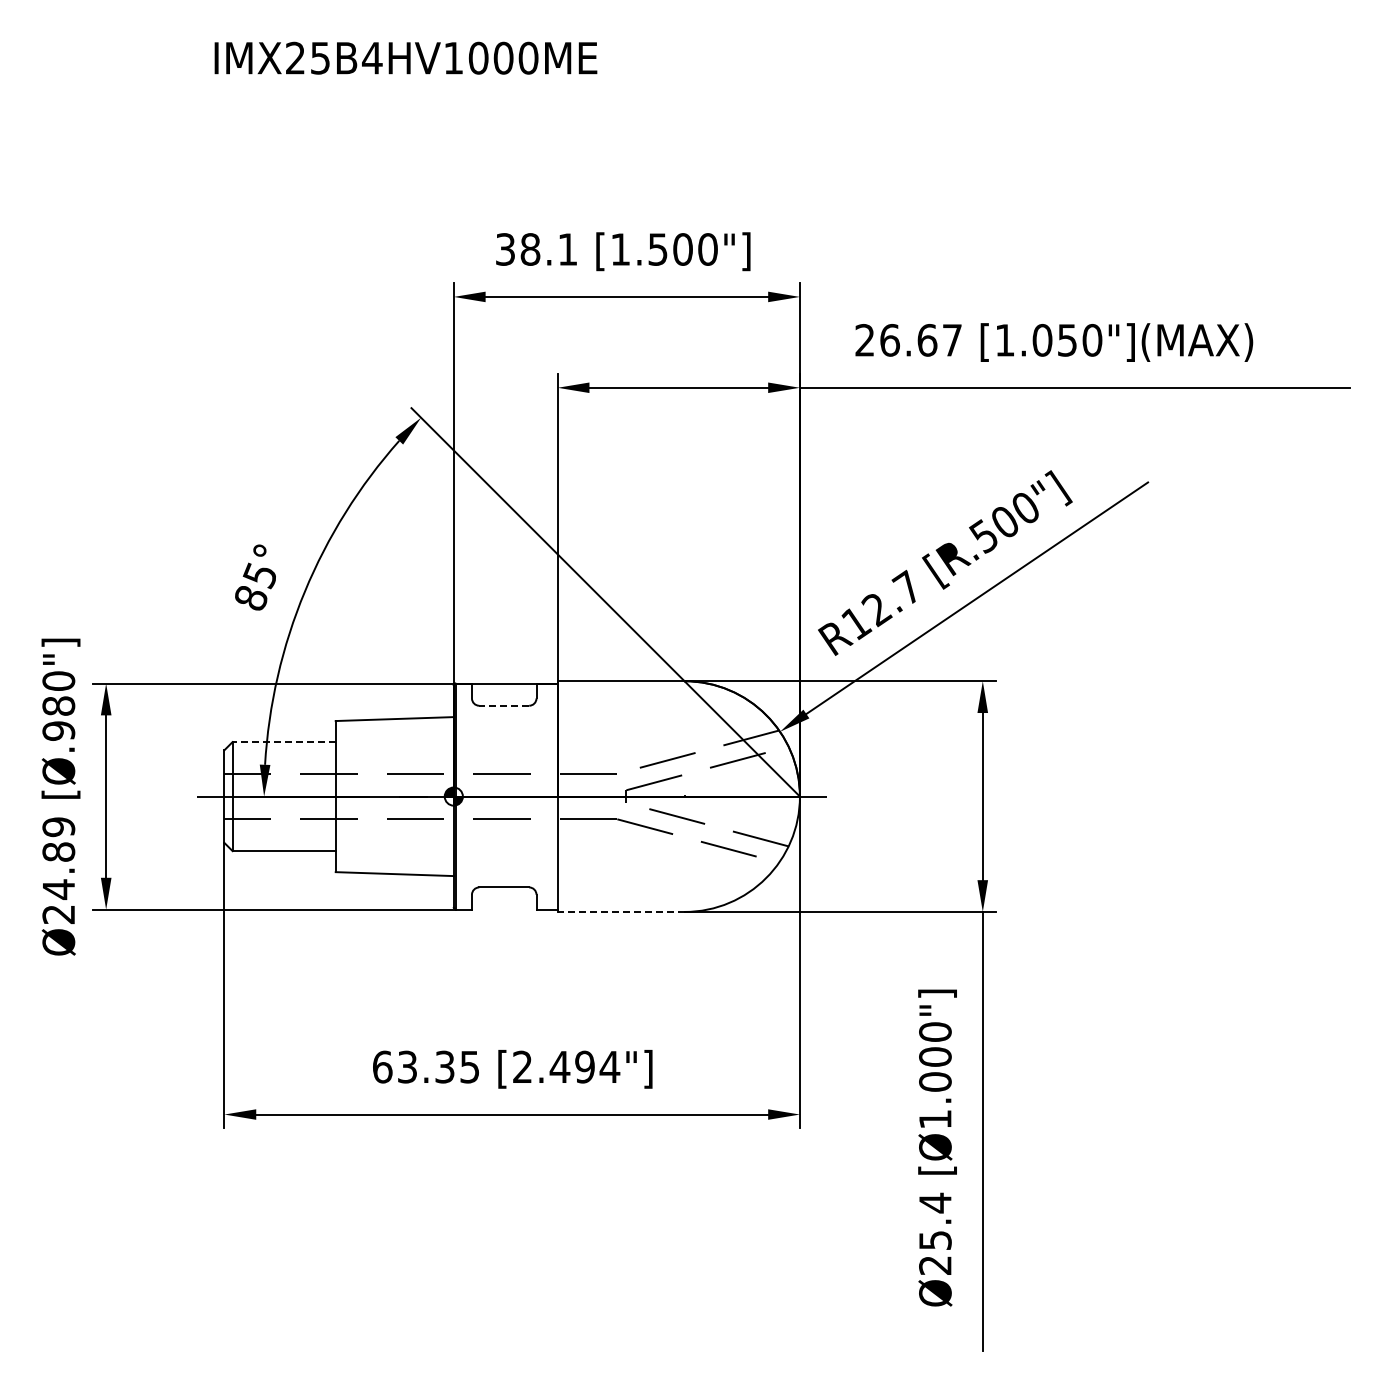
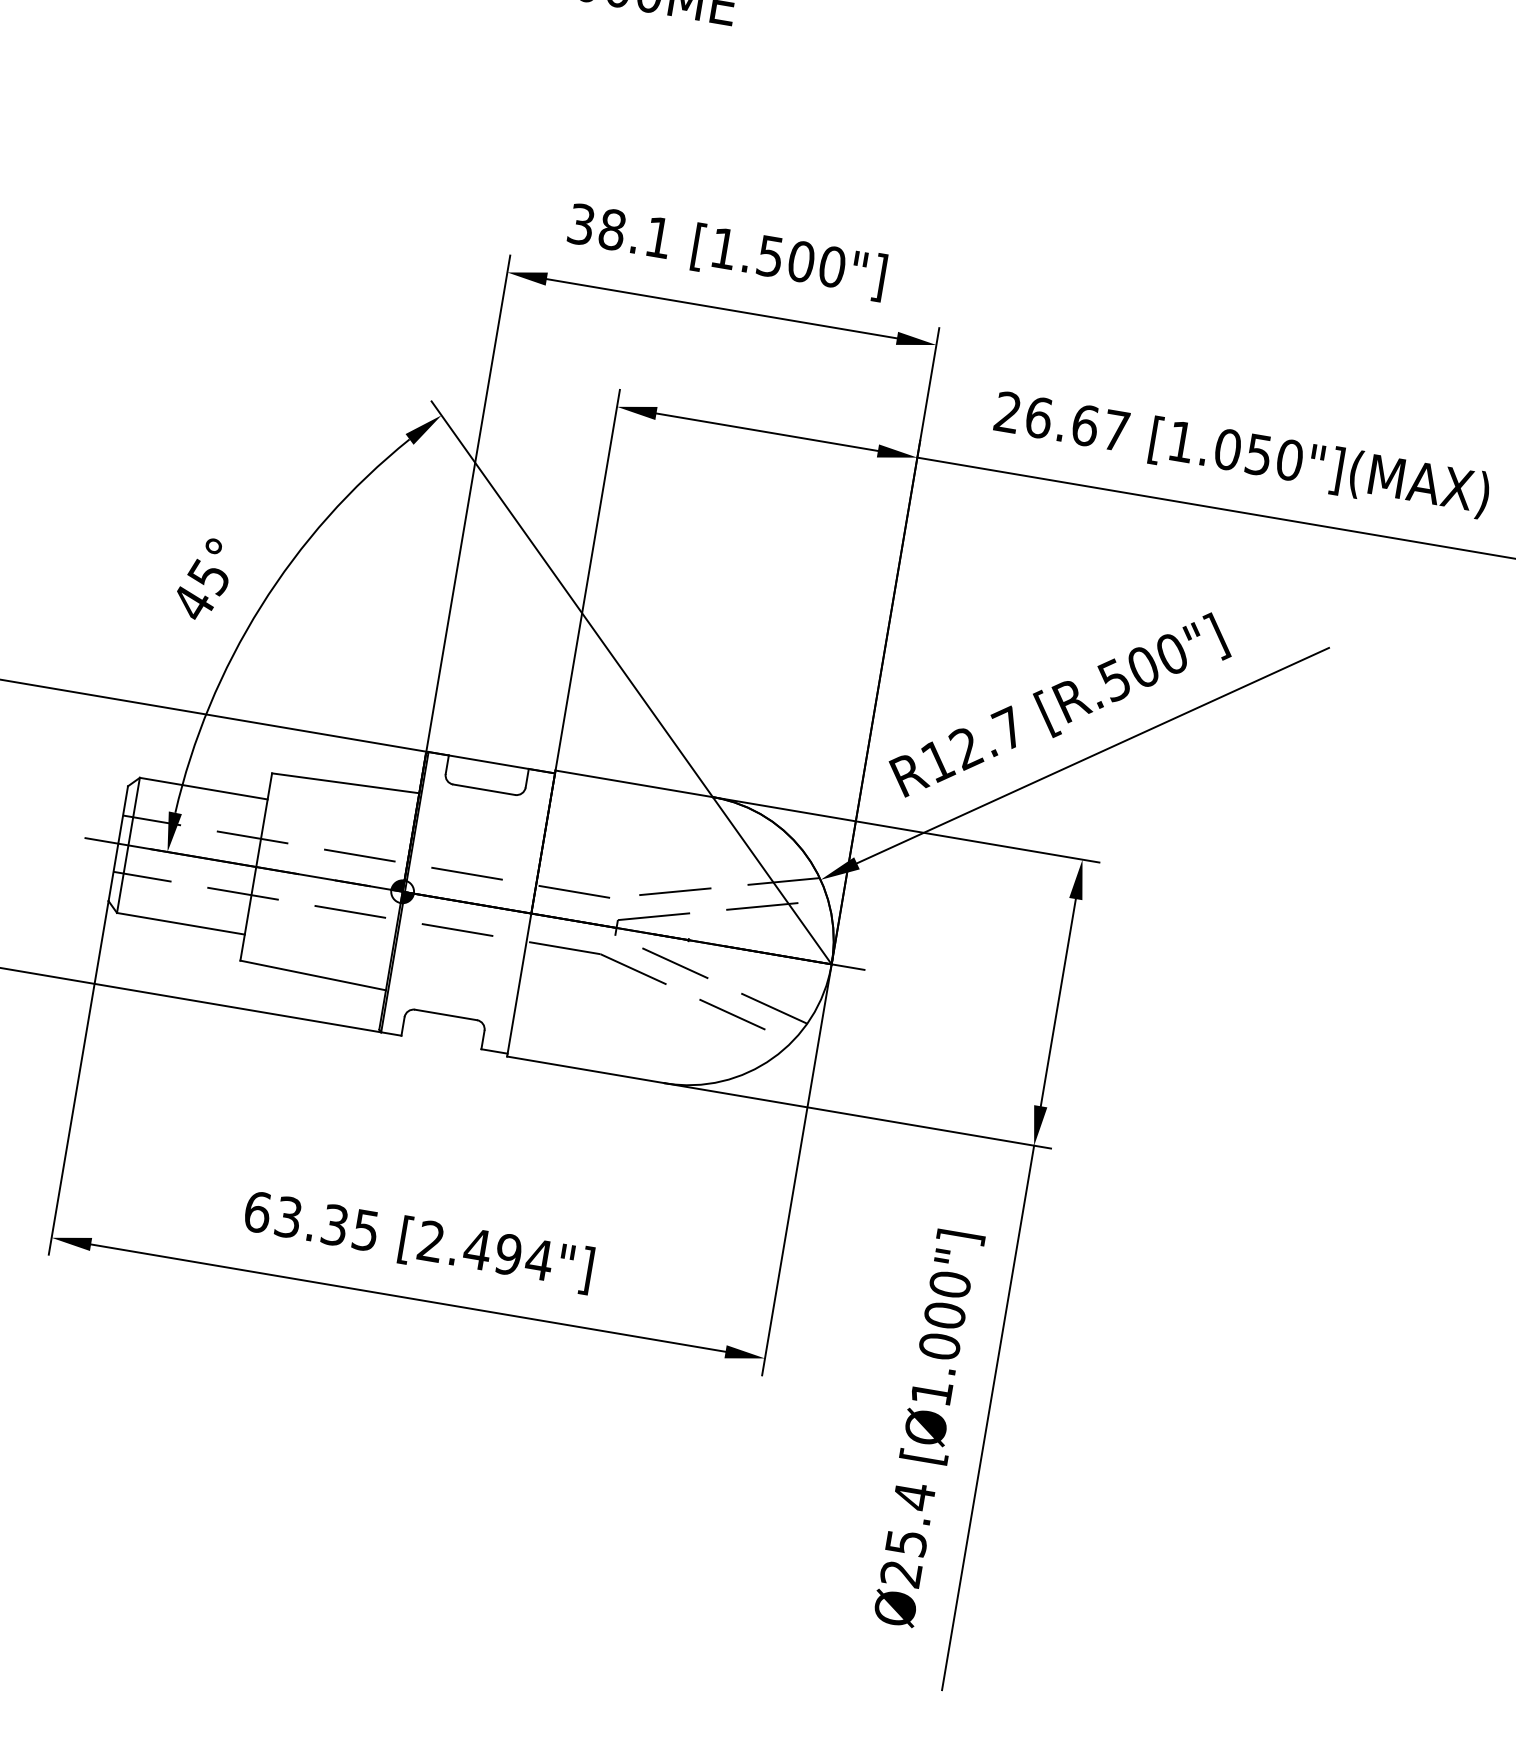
text: (251, 598) -> (193, 603), 85° -> 45°
line: (504, 705) -> (484, 789), dashed -> solid
line: (284, 742) -> (204, 789), dashed -> solid
line: (620, 911) -> (585, 1069), dashed -> solid

